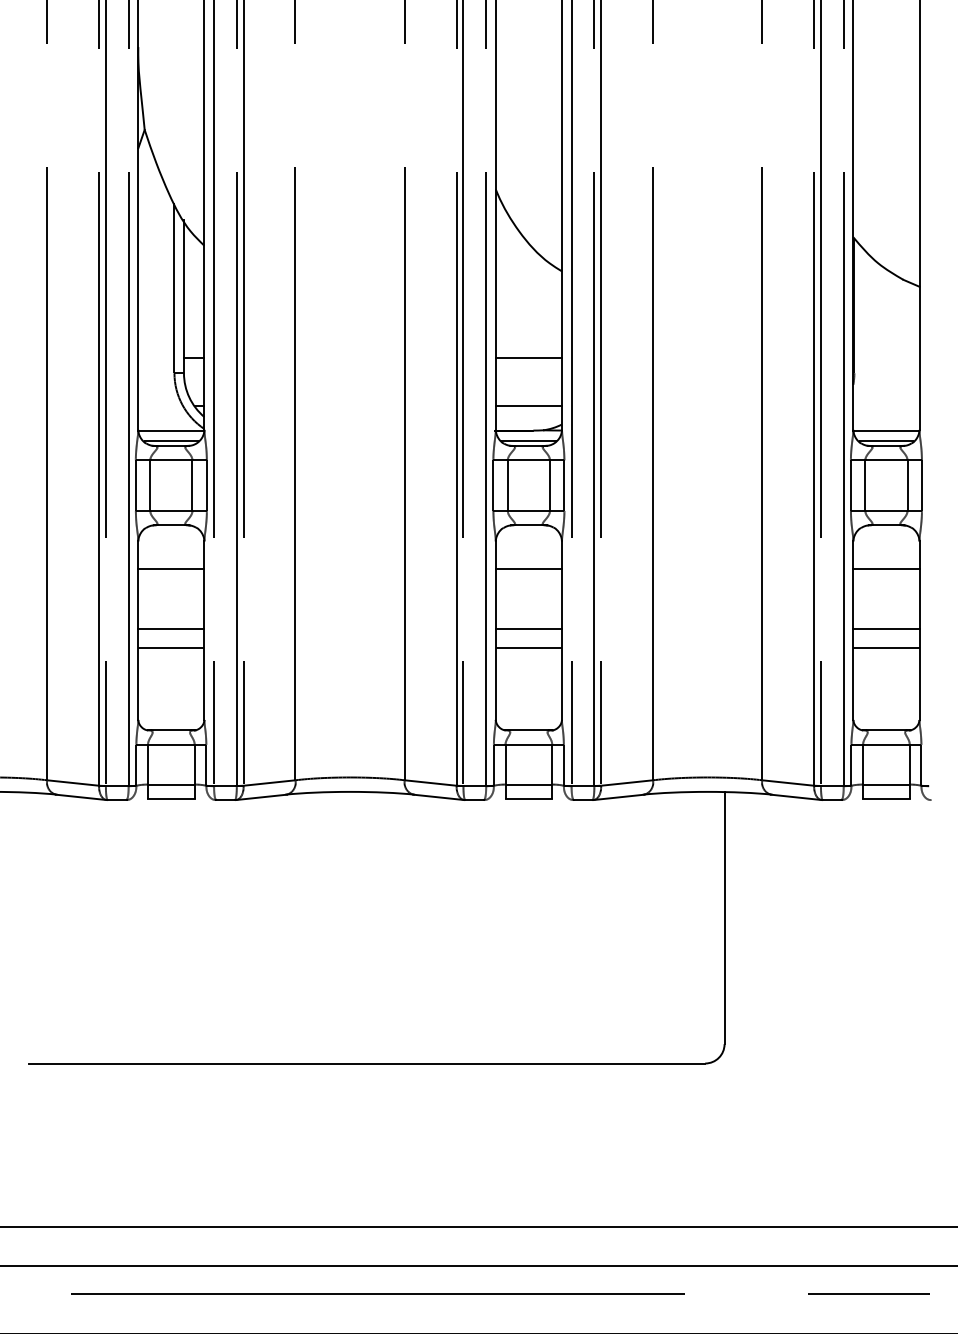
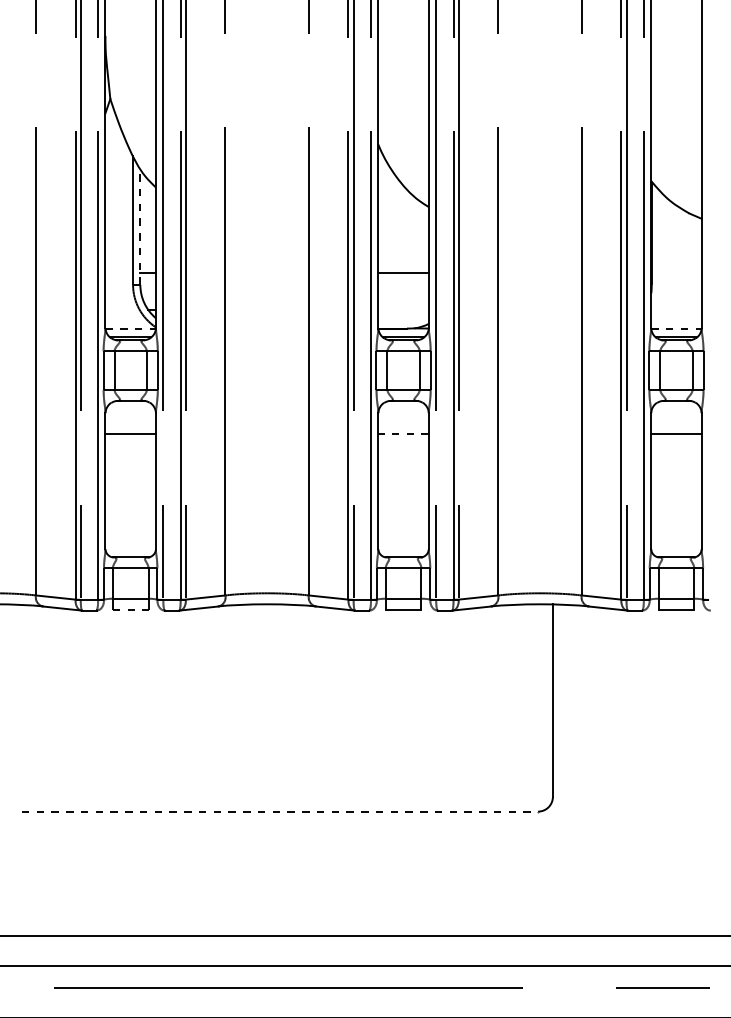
line: (184, 296) -> (140, 226), solid -> dashed
line: (528, 406) -> (403, 310), removed
line: (171, 430) -> (130, 328), solid -> dashed
line: (886, 430) -> (676, 328), solid -> dashed
line: (528, 568) -> (403, 433), solid -> dashed
line: (171, 628) -> (130, 479), removed
line: (528, 628) -> (403, 479), removed
line: (886, 628) -> (676, 479), removed
line: (171, 648) -> (130, 494), removed
line: (528, 648) -> (403, 494), removed
line: (886, 648) -> (676, 494), removed
line: (171, 799) -> (130, 610), solid -> dashed
line: (367, 1063) -> (280, 811), solid -> dashed

